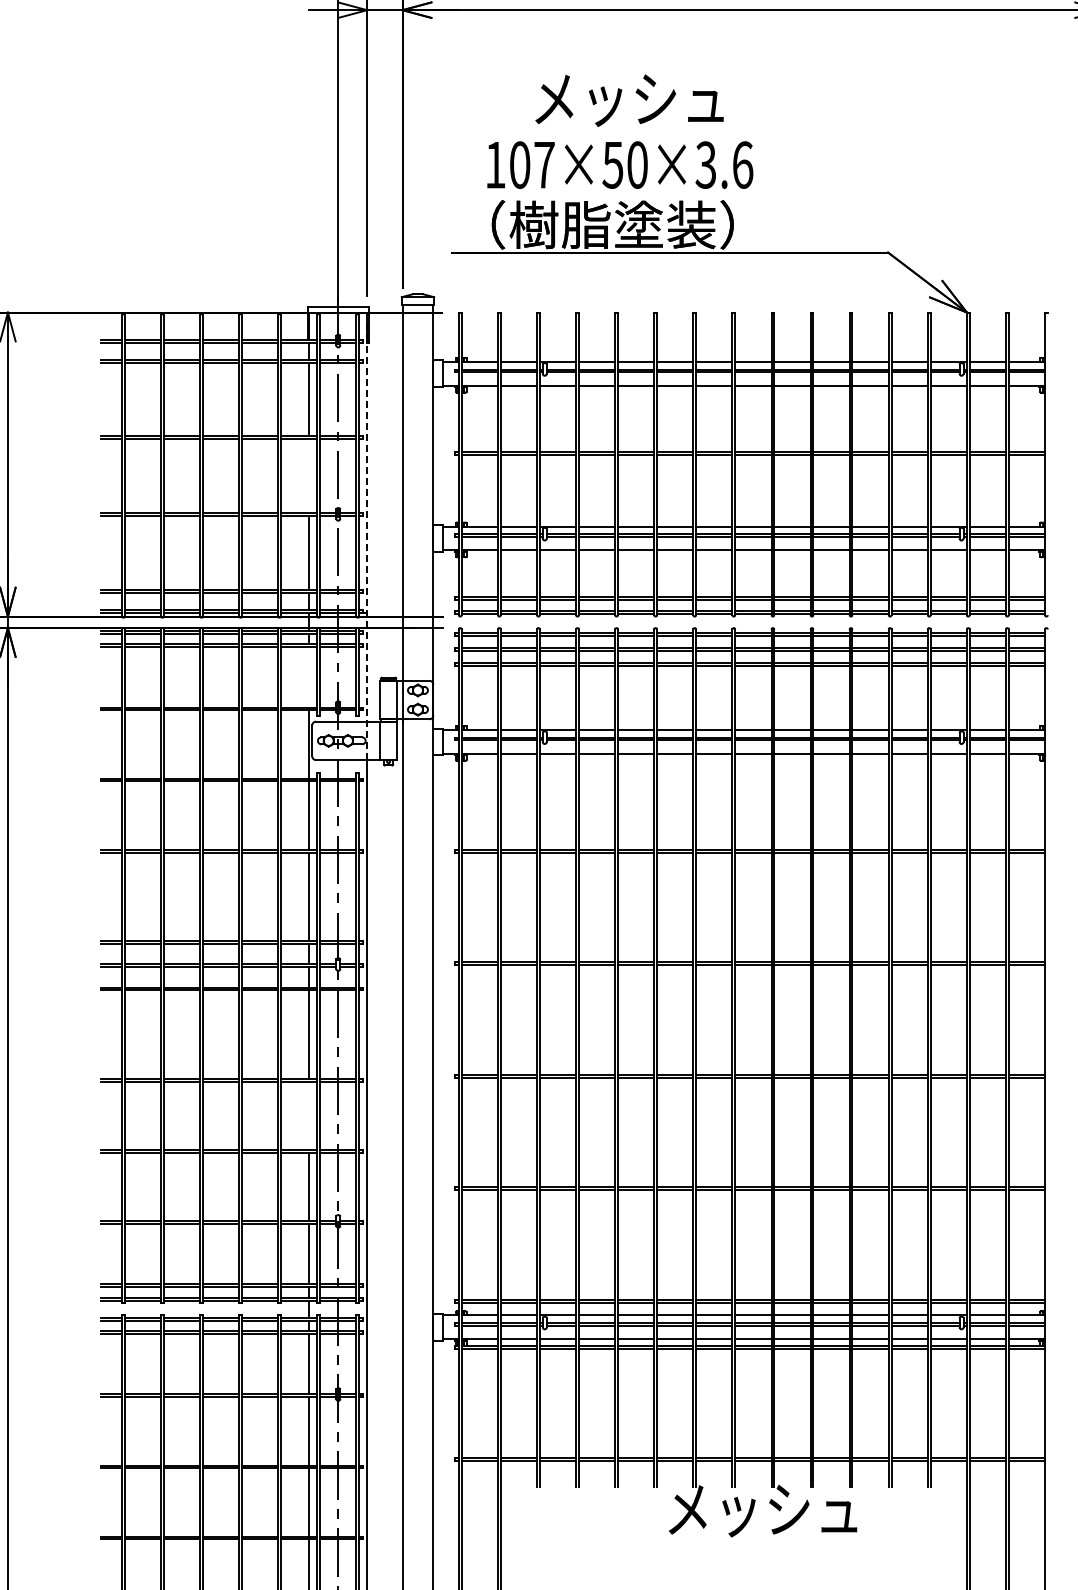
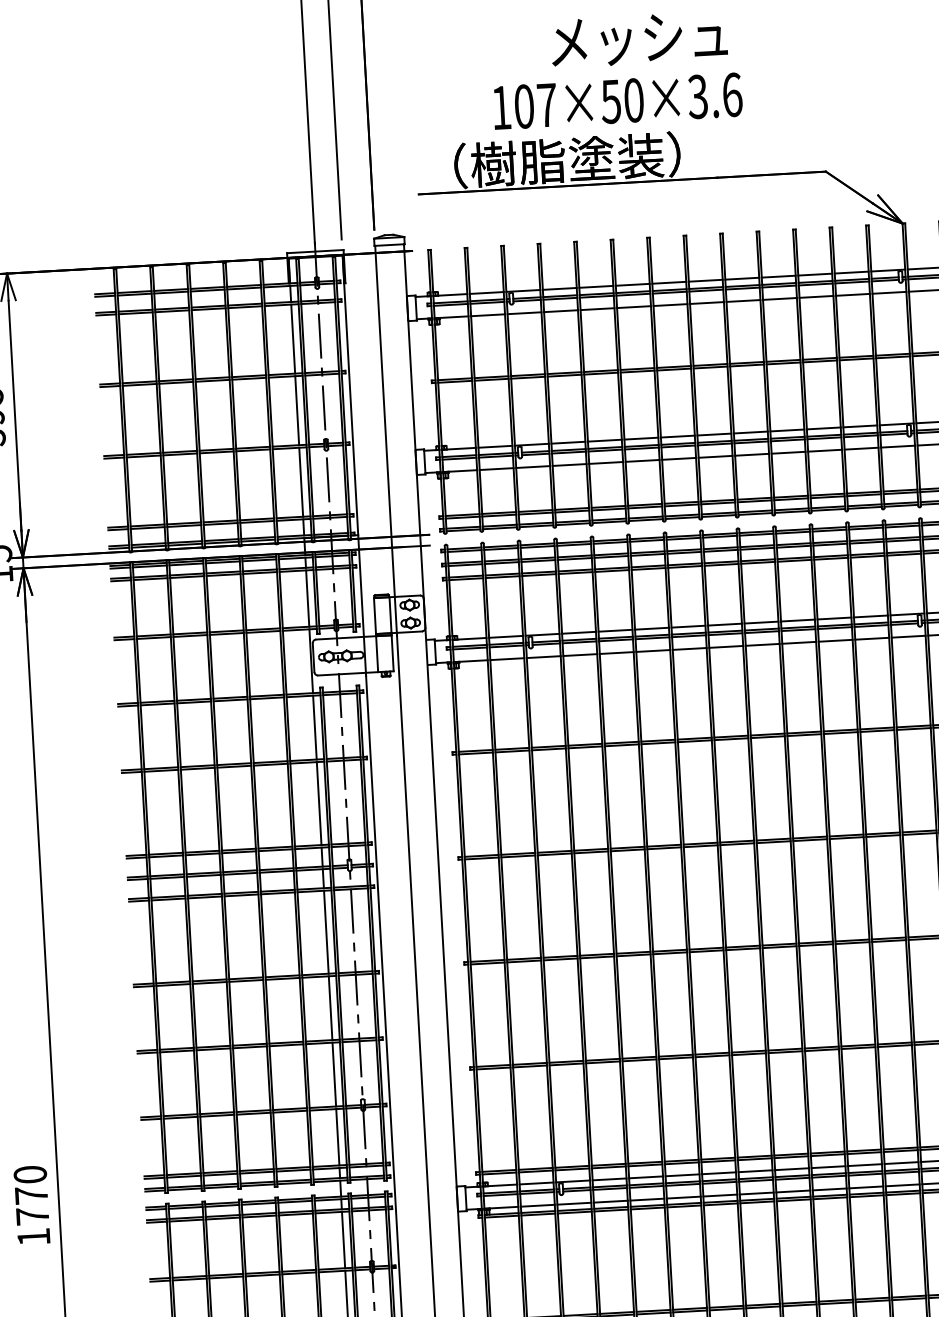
text: (629, 100) -> (639, 39), moved
text: (620, 164) -> (618, 100), moved
line: (309, 476) -> (297, 410), added
line: (367, 538) -> (354, 465), dashed -> solid
line: (309, 677) -> (307, 598), added
line: (309, 1115) -> (330, 1007), added

